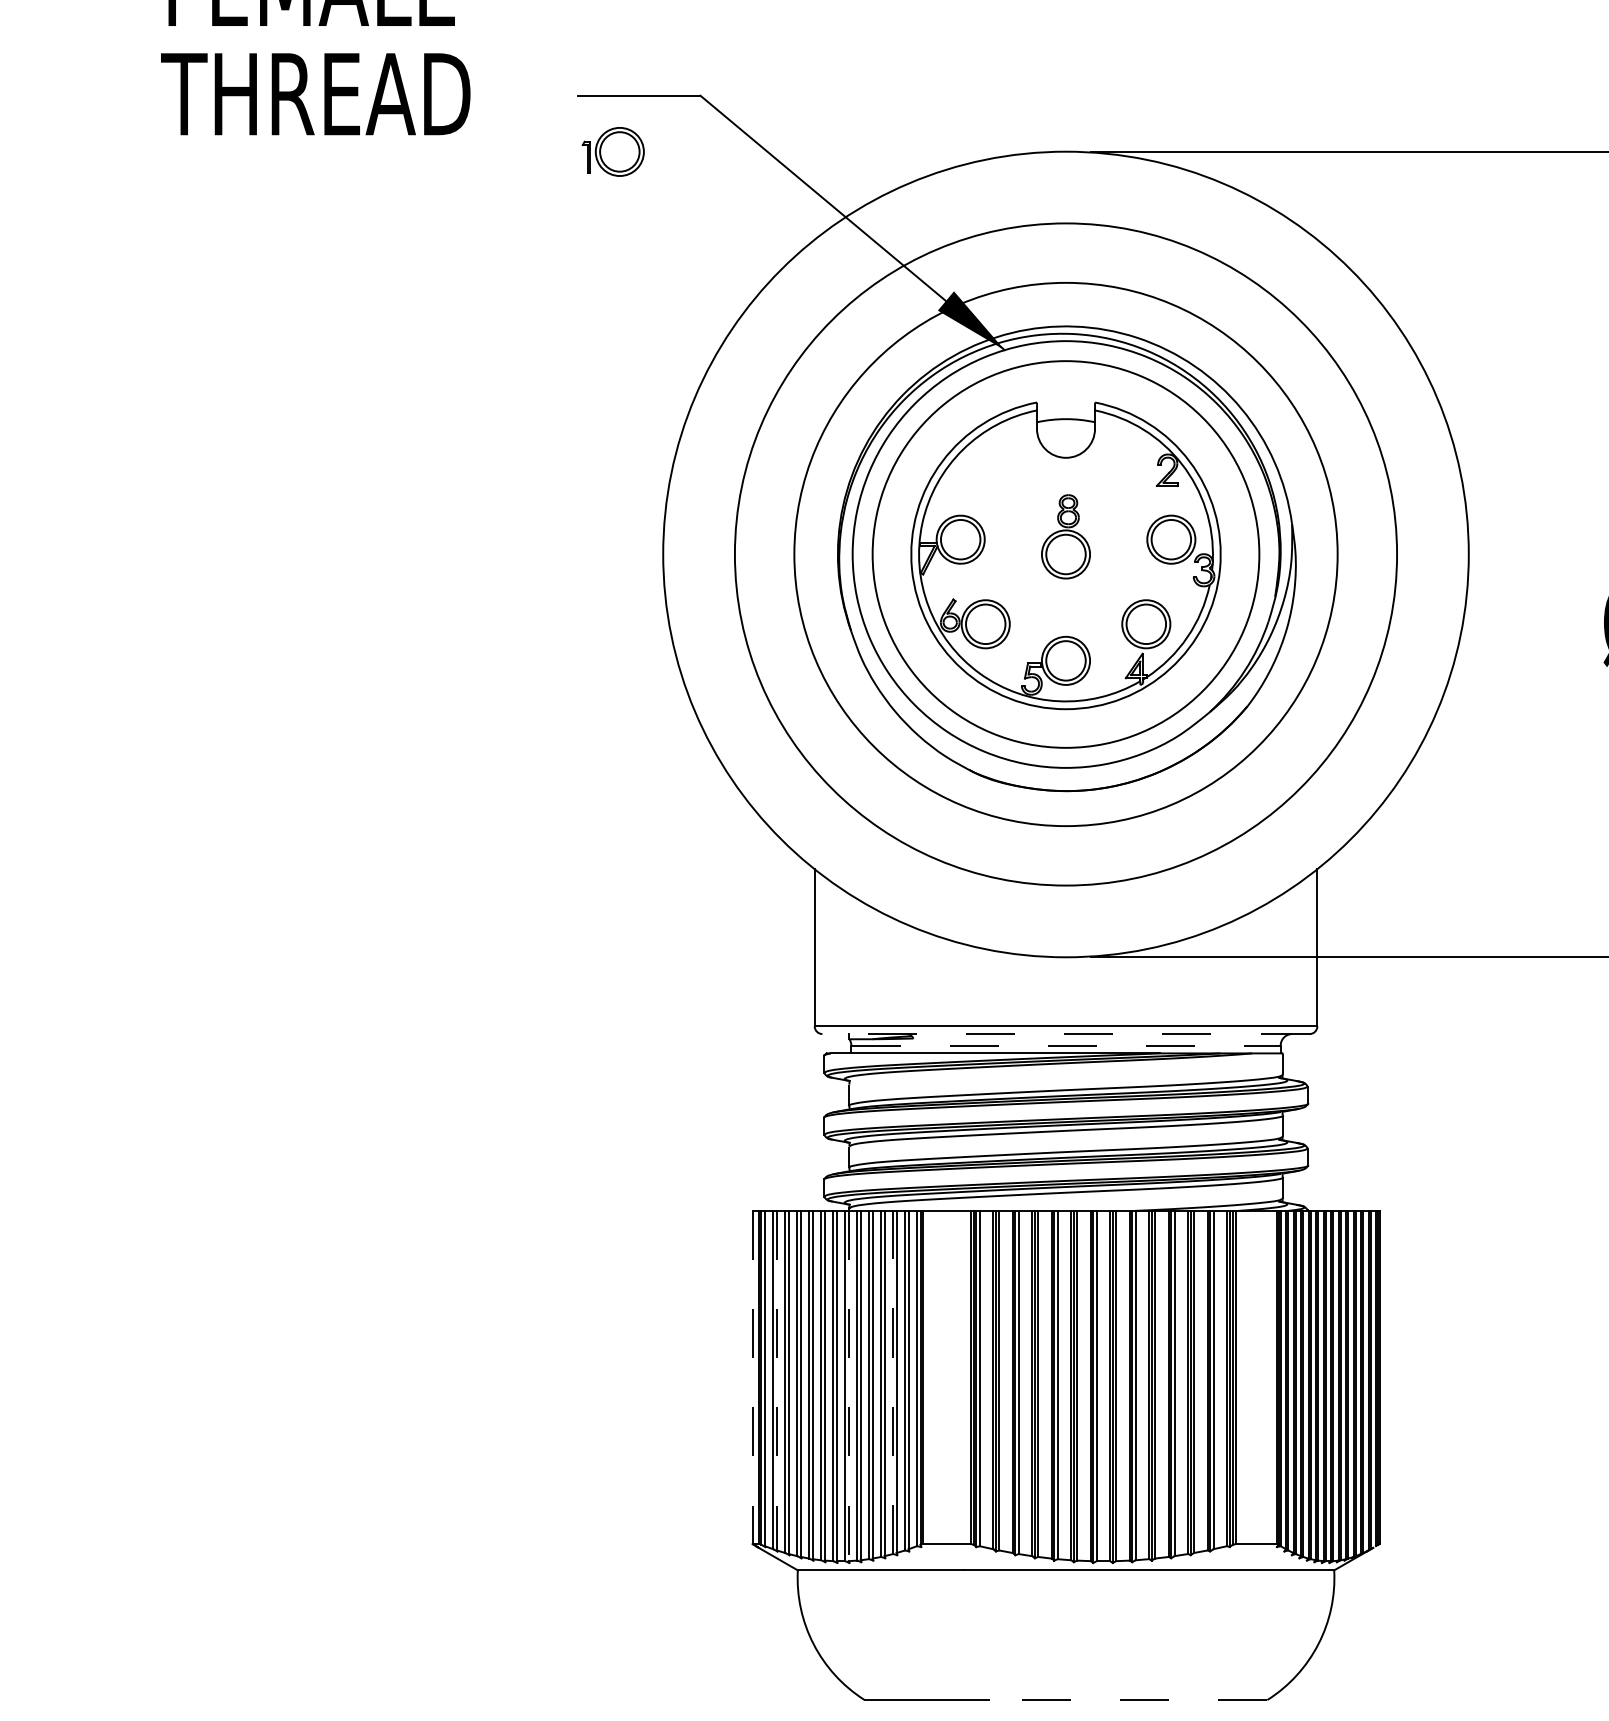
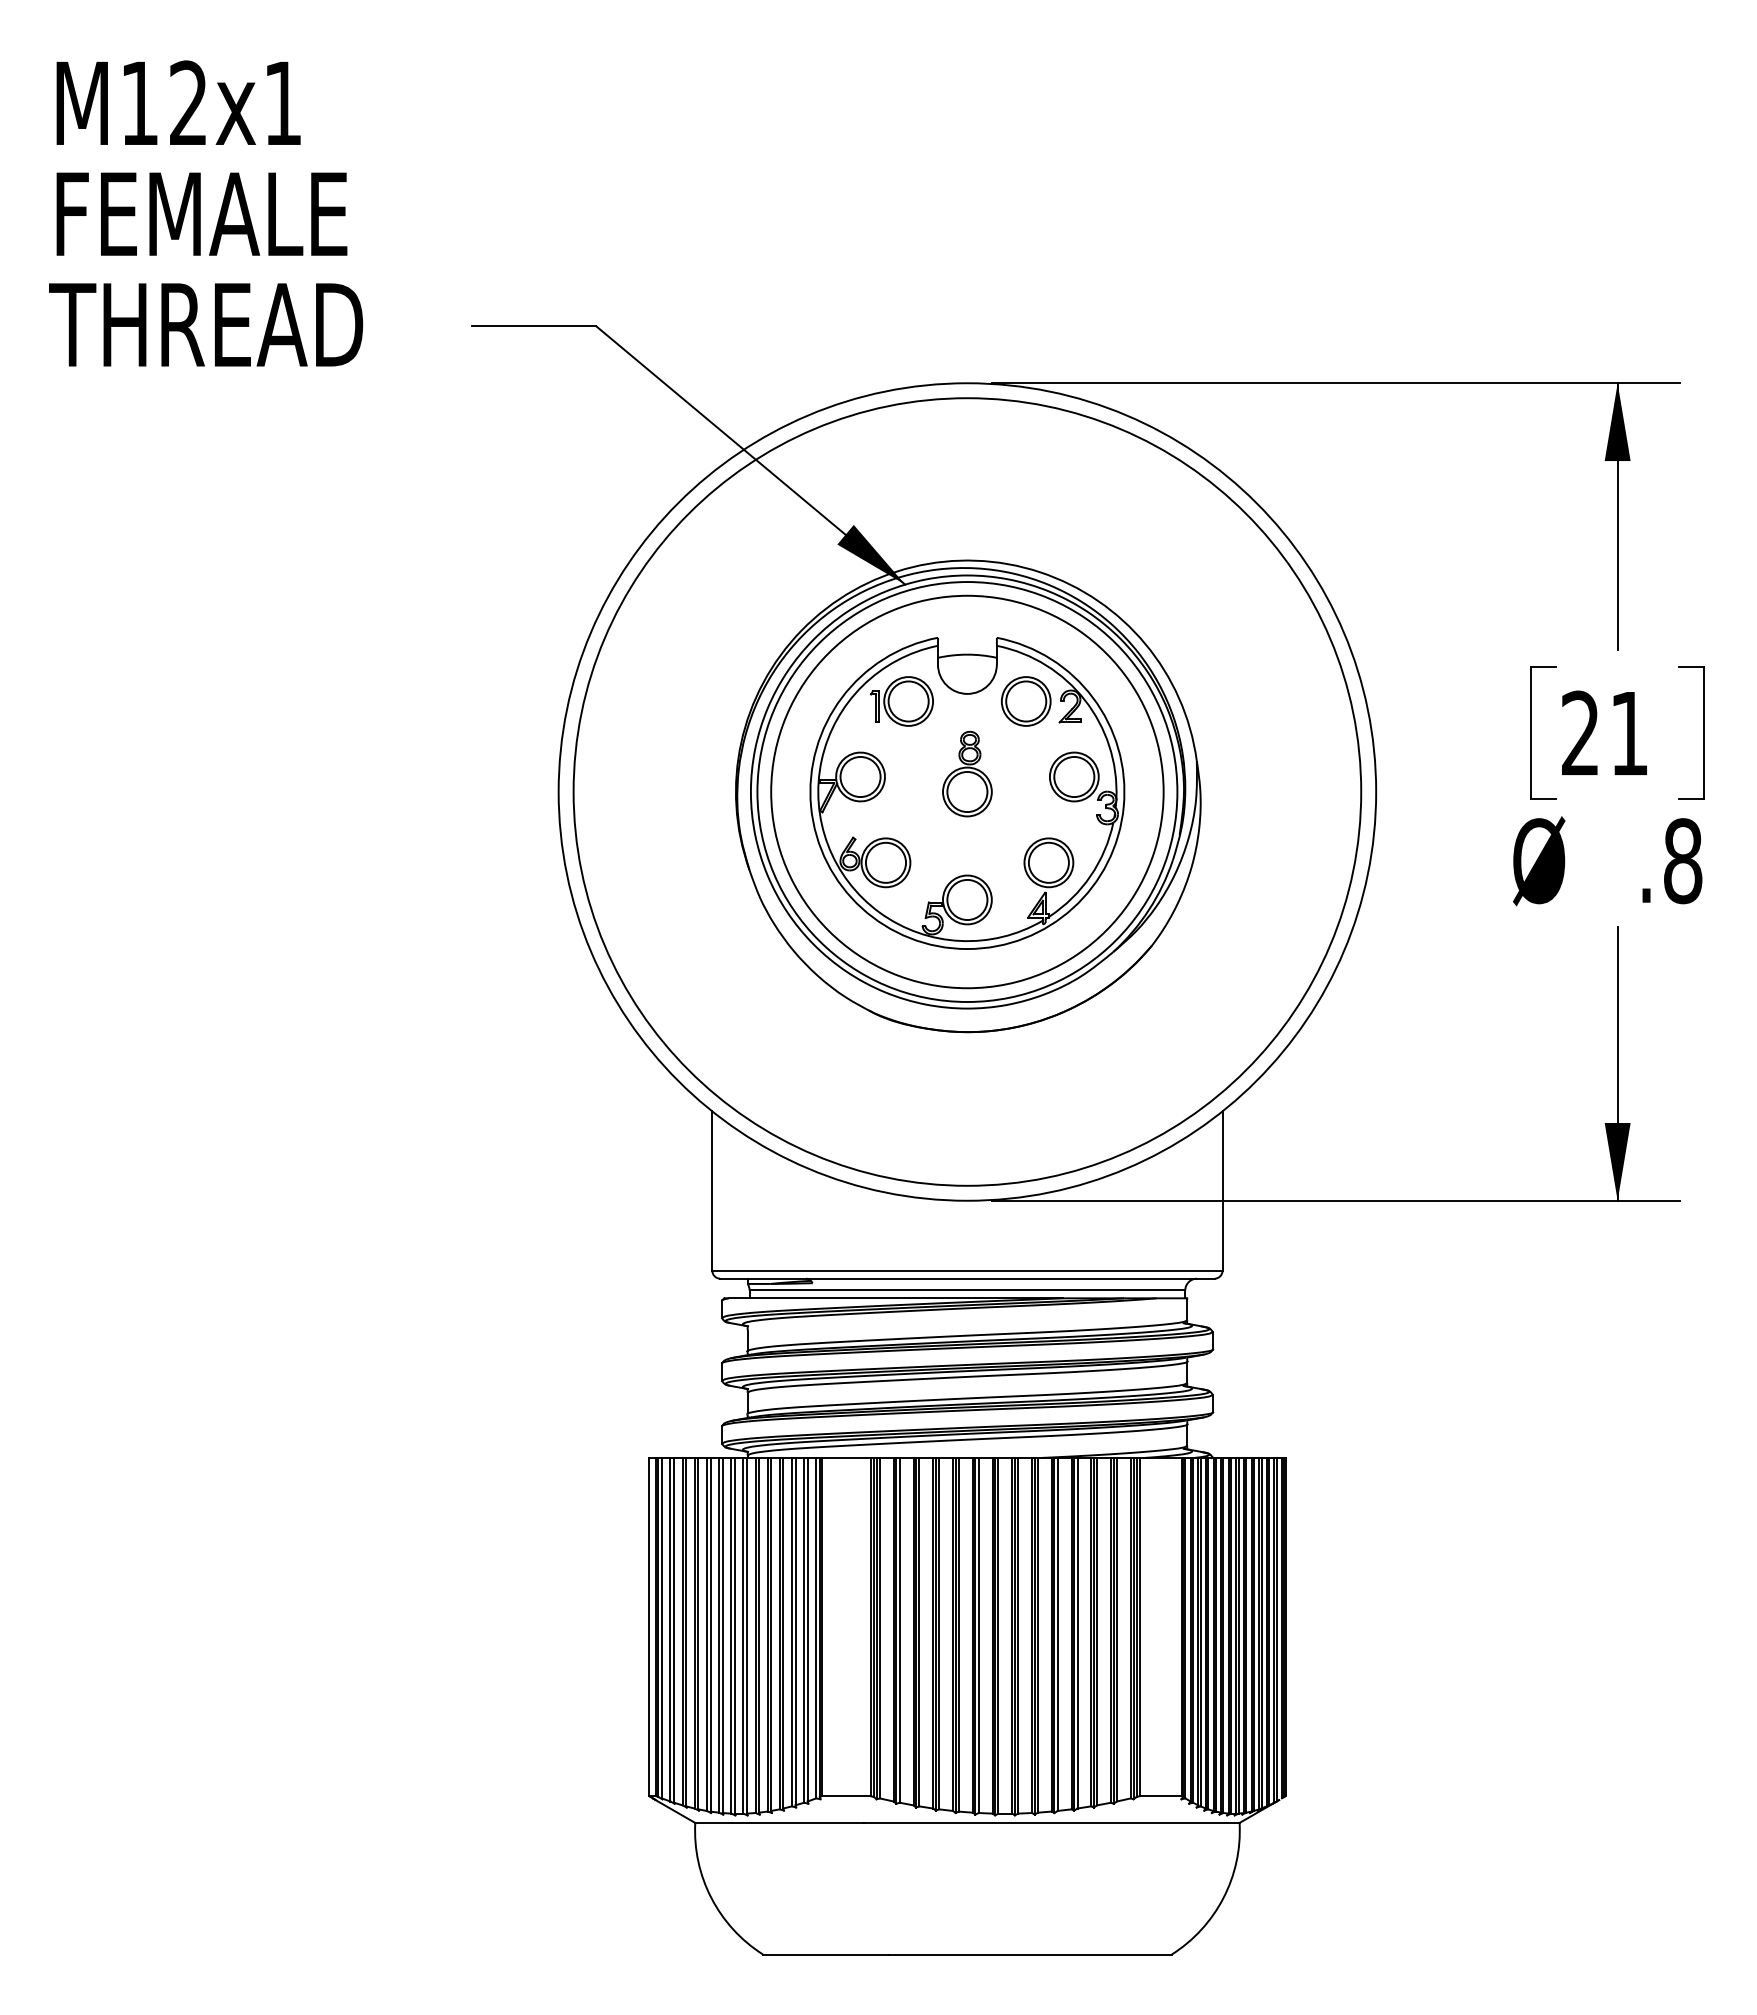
part: (612, 151) -> (901, 701), moved
part: (1123, 465) -> (1025, 701), added
circle: (1066, 553) -> (967, 791), size x1.43
circle: (1066, 554) -> (967, 792), size x0.62
line: (1065, 1033) -> (966, 1278), dashed -> solid
line: (1066, 1045) -> (967, 1290), dashed -> solid
line: (752, 1377) -> (649, 1627), dashed -> solid
line: (777, 1380) -> (674, 1630), dashed -> solid
line: (892, 1381) -> (791, 1631), dashed -> solid
line: (849, 1385) -> (747, 1635), dashed -> solid
line: (1128, 1700) -> (1030, 1954), dashed -> solid

